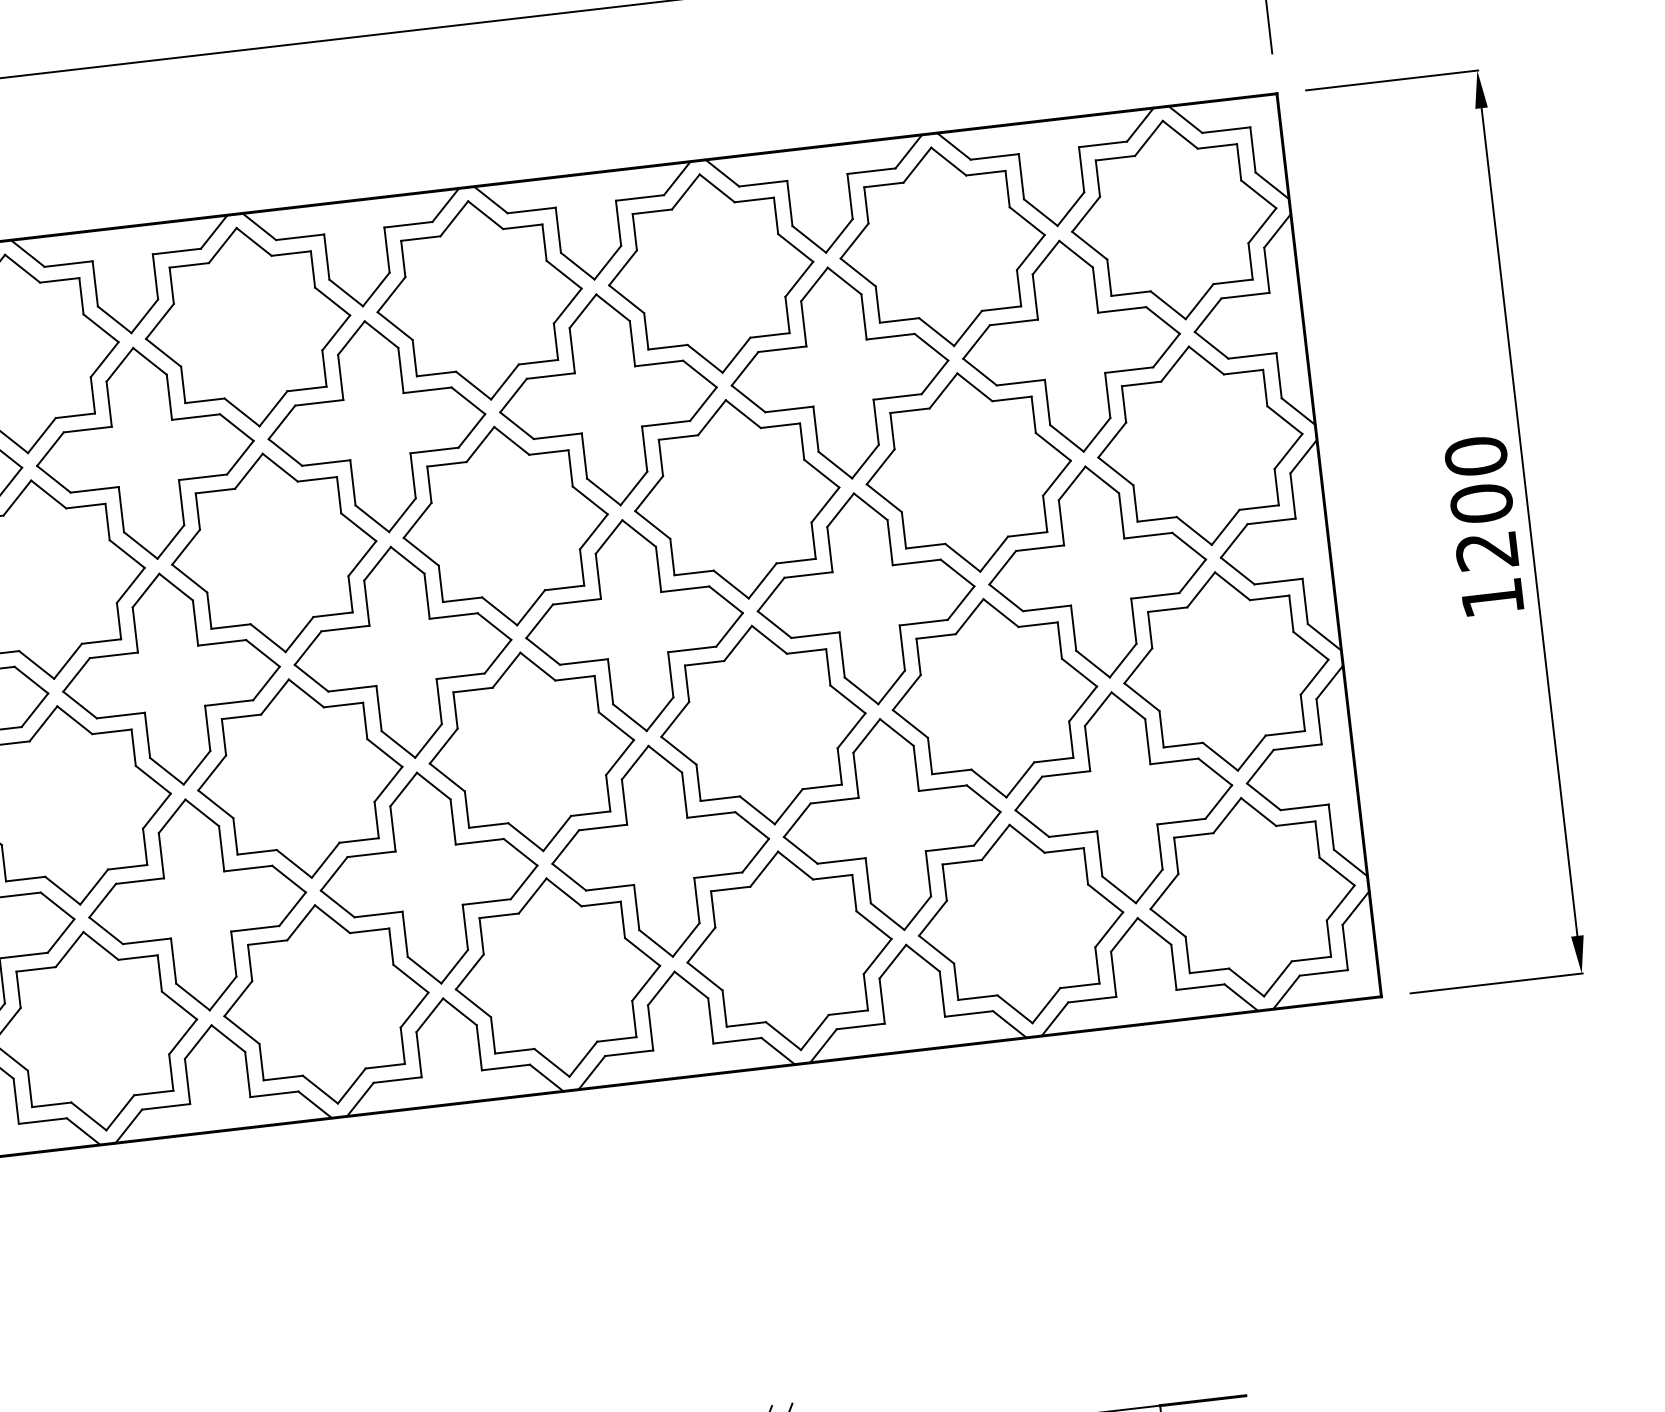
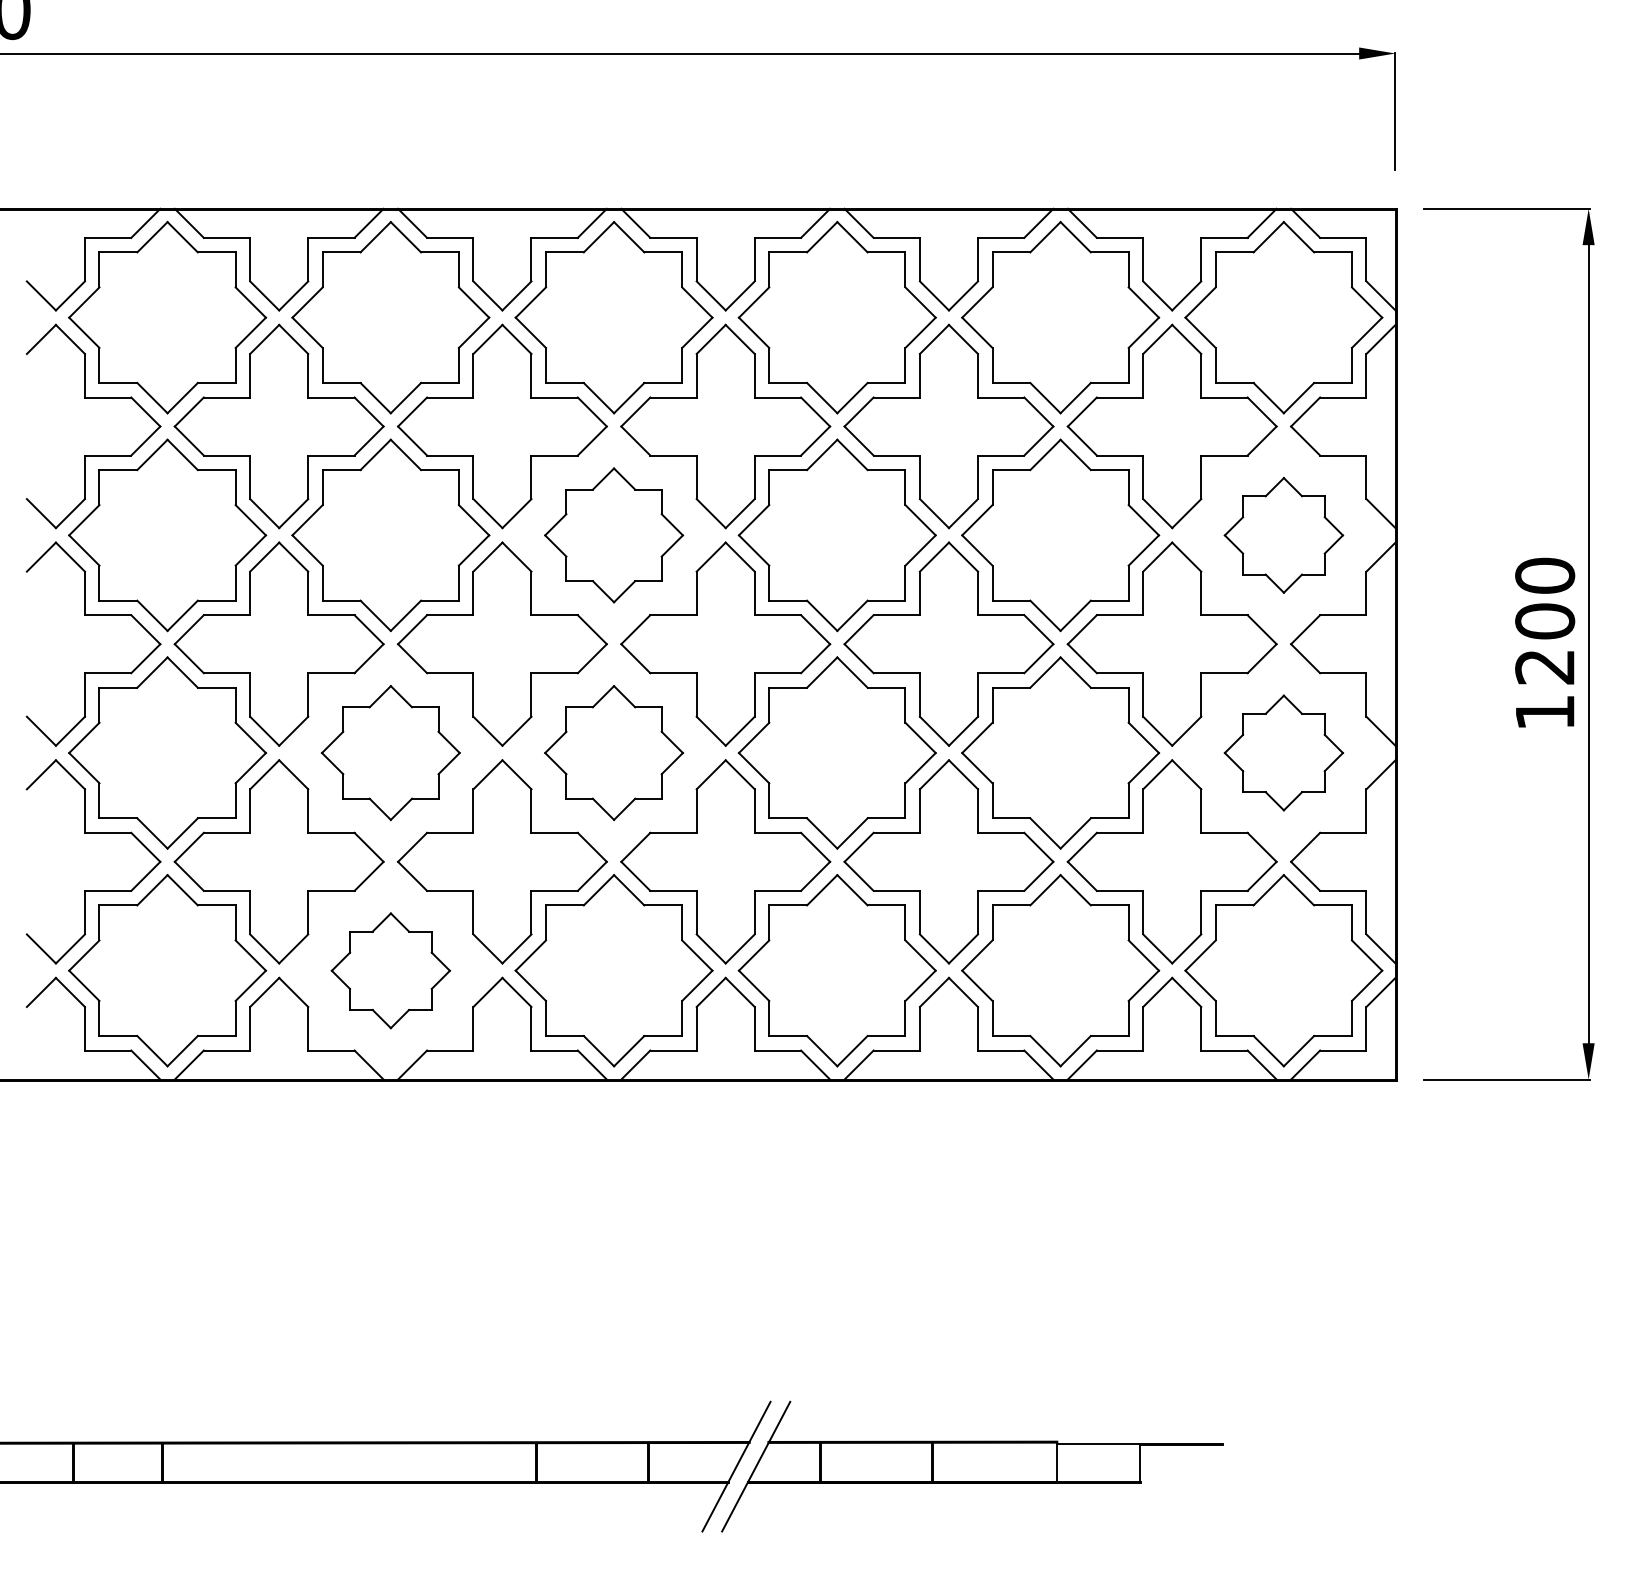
part: (1200, 445) -> (1283, 535), size x0.6
part: (505, 526) -> (613, 535), size x0.7
part: (1226, 671) -> (1283, 752), size x0.6
part: (531, 751) -> (613, 752), size x0.7
part: (299, 778) -> (390, 752), size x0.7
part: (326, 1004) -> (390, 970), size x0.6

